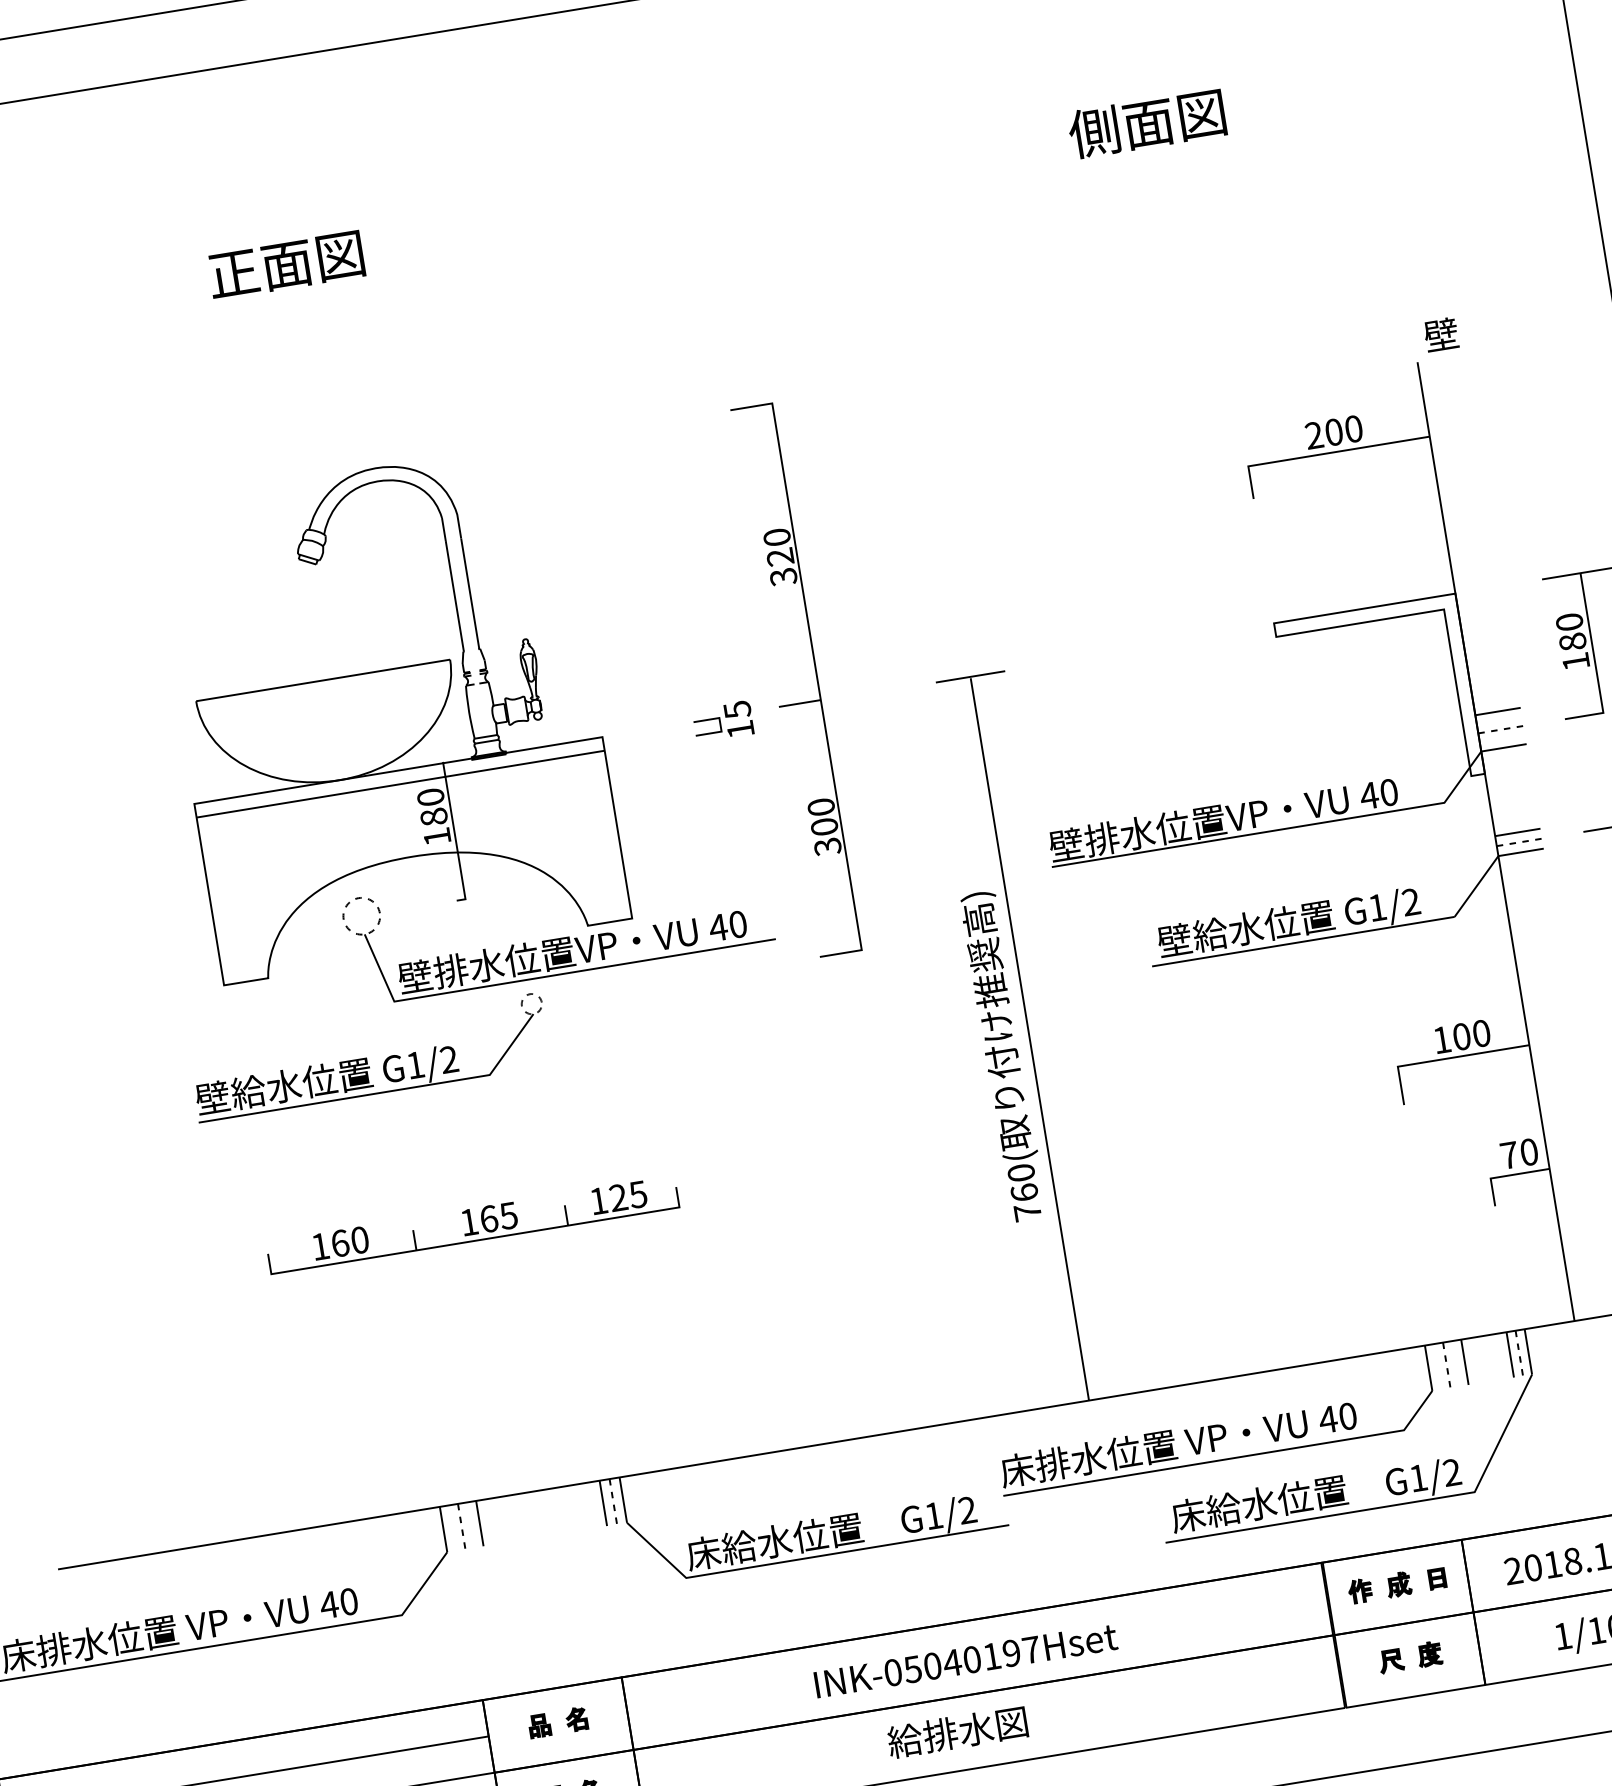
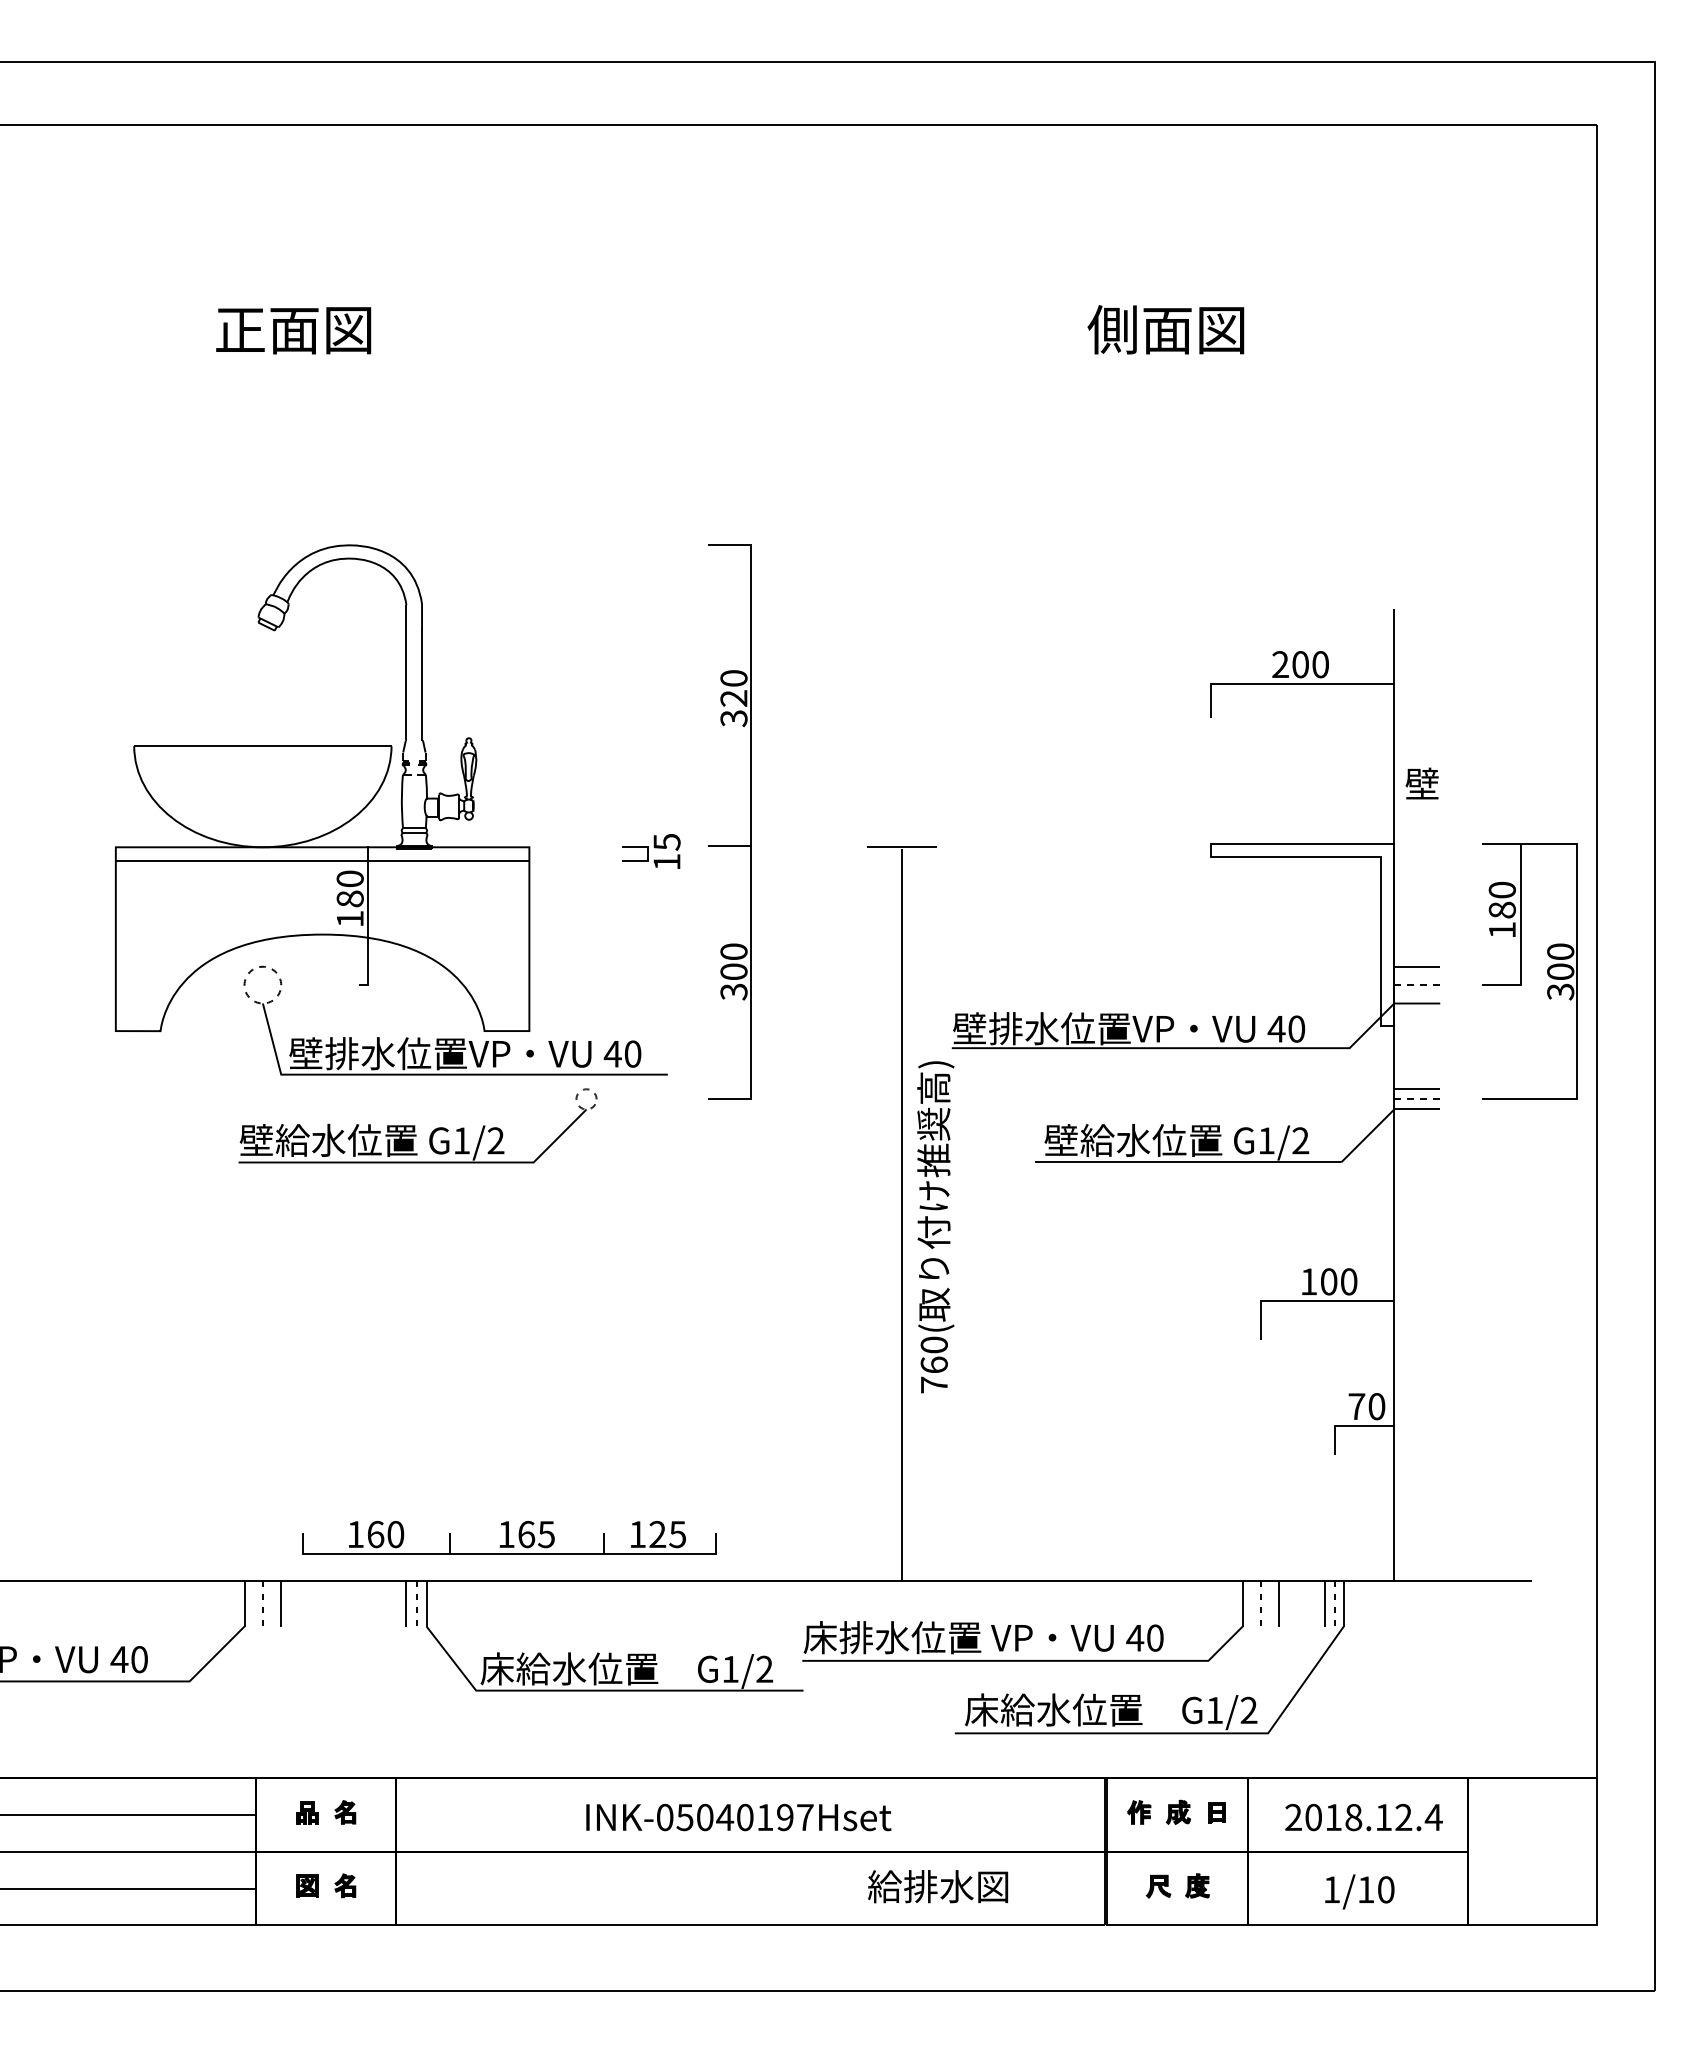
text: (1440, 334) -> (1421, 783), moved
text: (1003, 1056) -> (935, 1227), moved
part: (369, 1057) -> (417, 1125), moved
part: (472, 1224) -> (509, 1537), moved
text: (958, 1731) -> (938, 1886), moved

